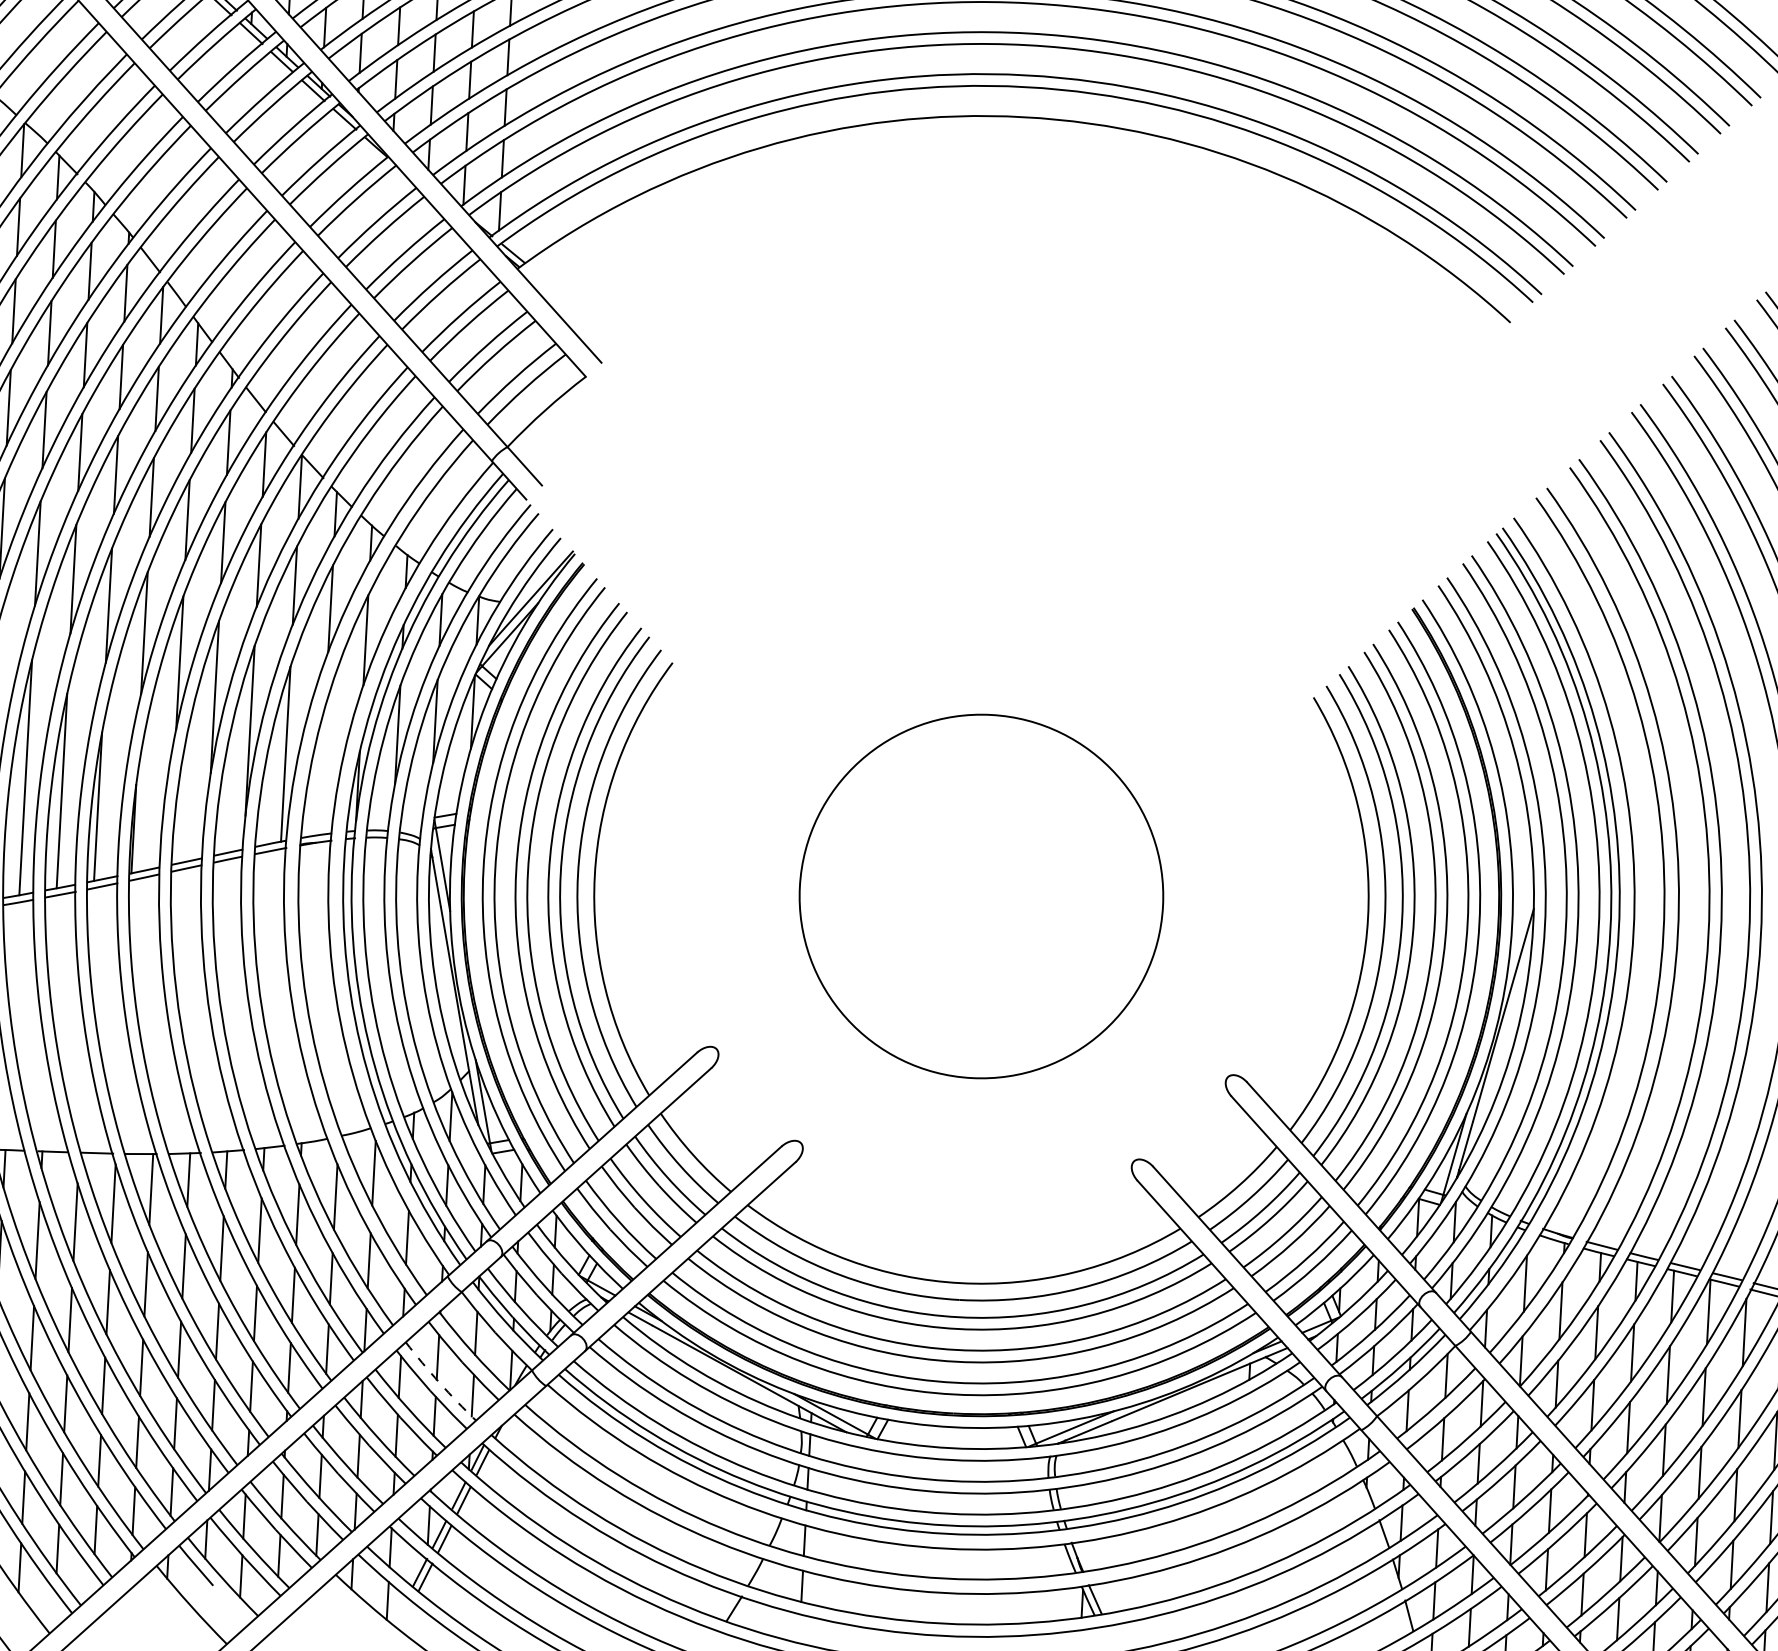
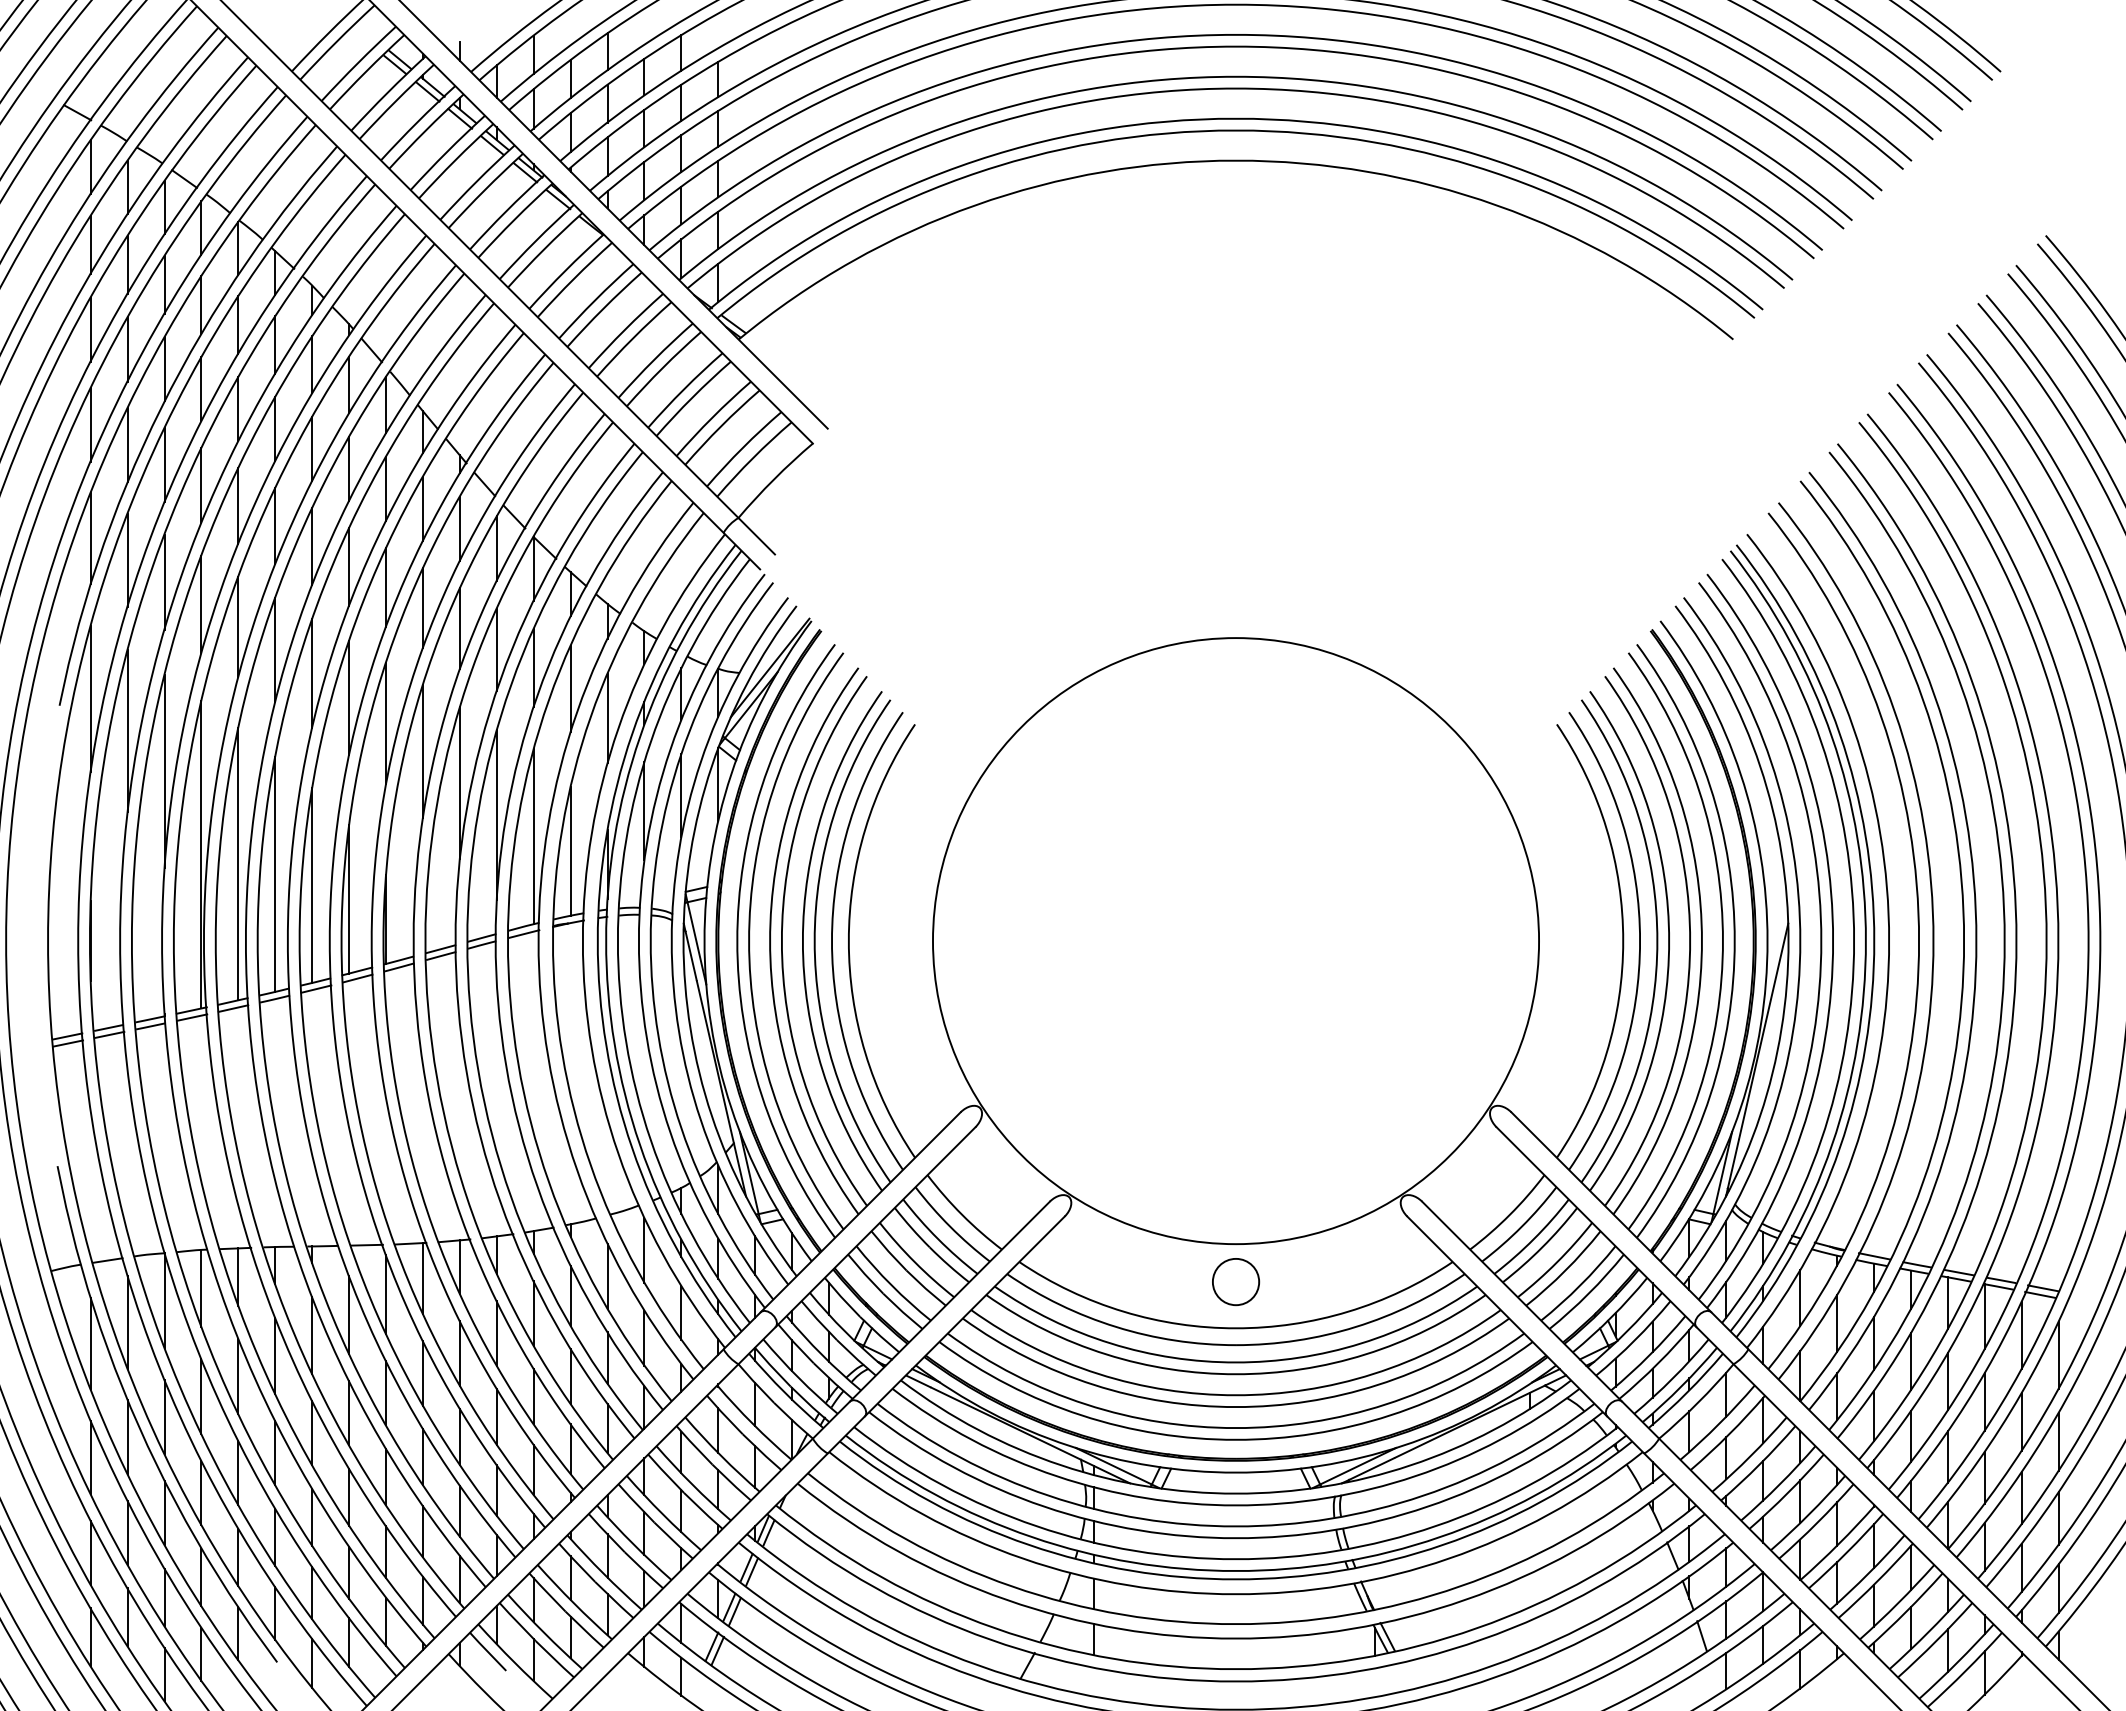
line: (321, 771) -> (570, 851), added
circle: (980, 896) -> (1235, 941), size x1.67
circle: (963, 1237) -> (1236, 1282), added
arc: (439, 1382) -> (721, 1455), dashed -> solid

